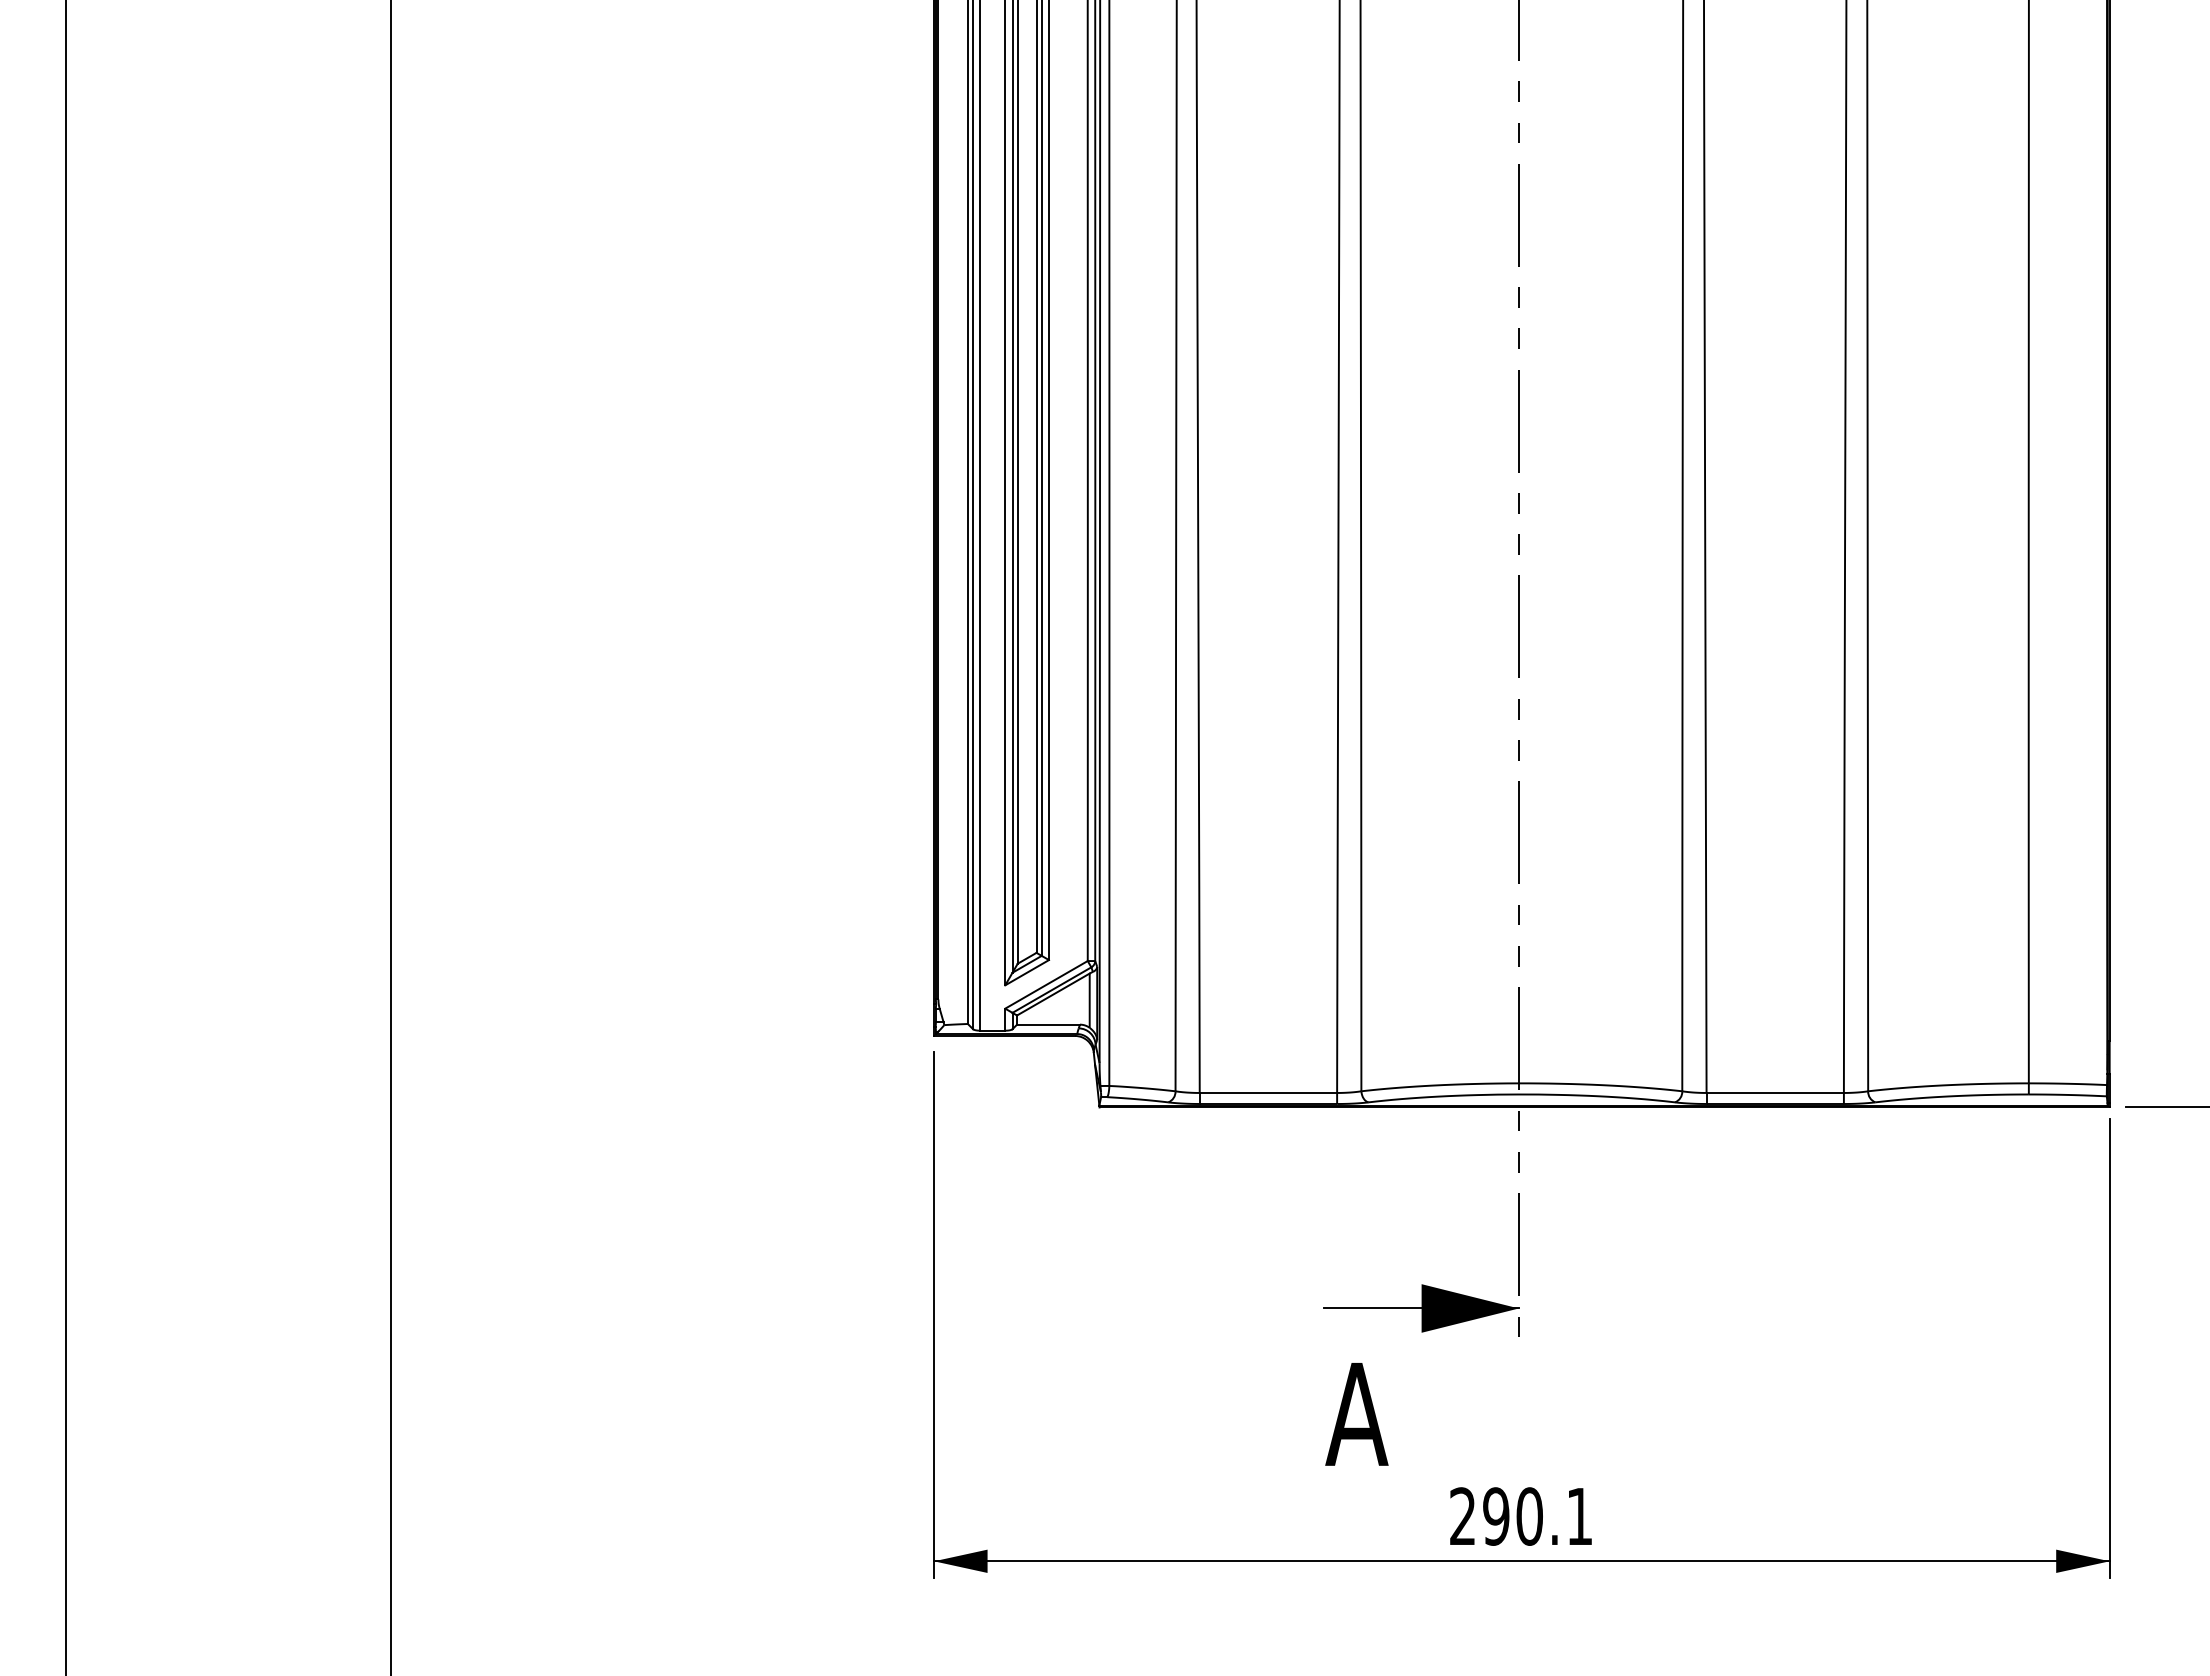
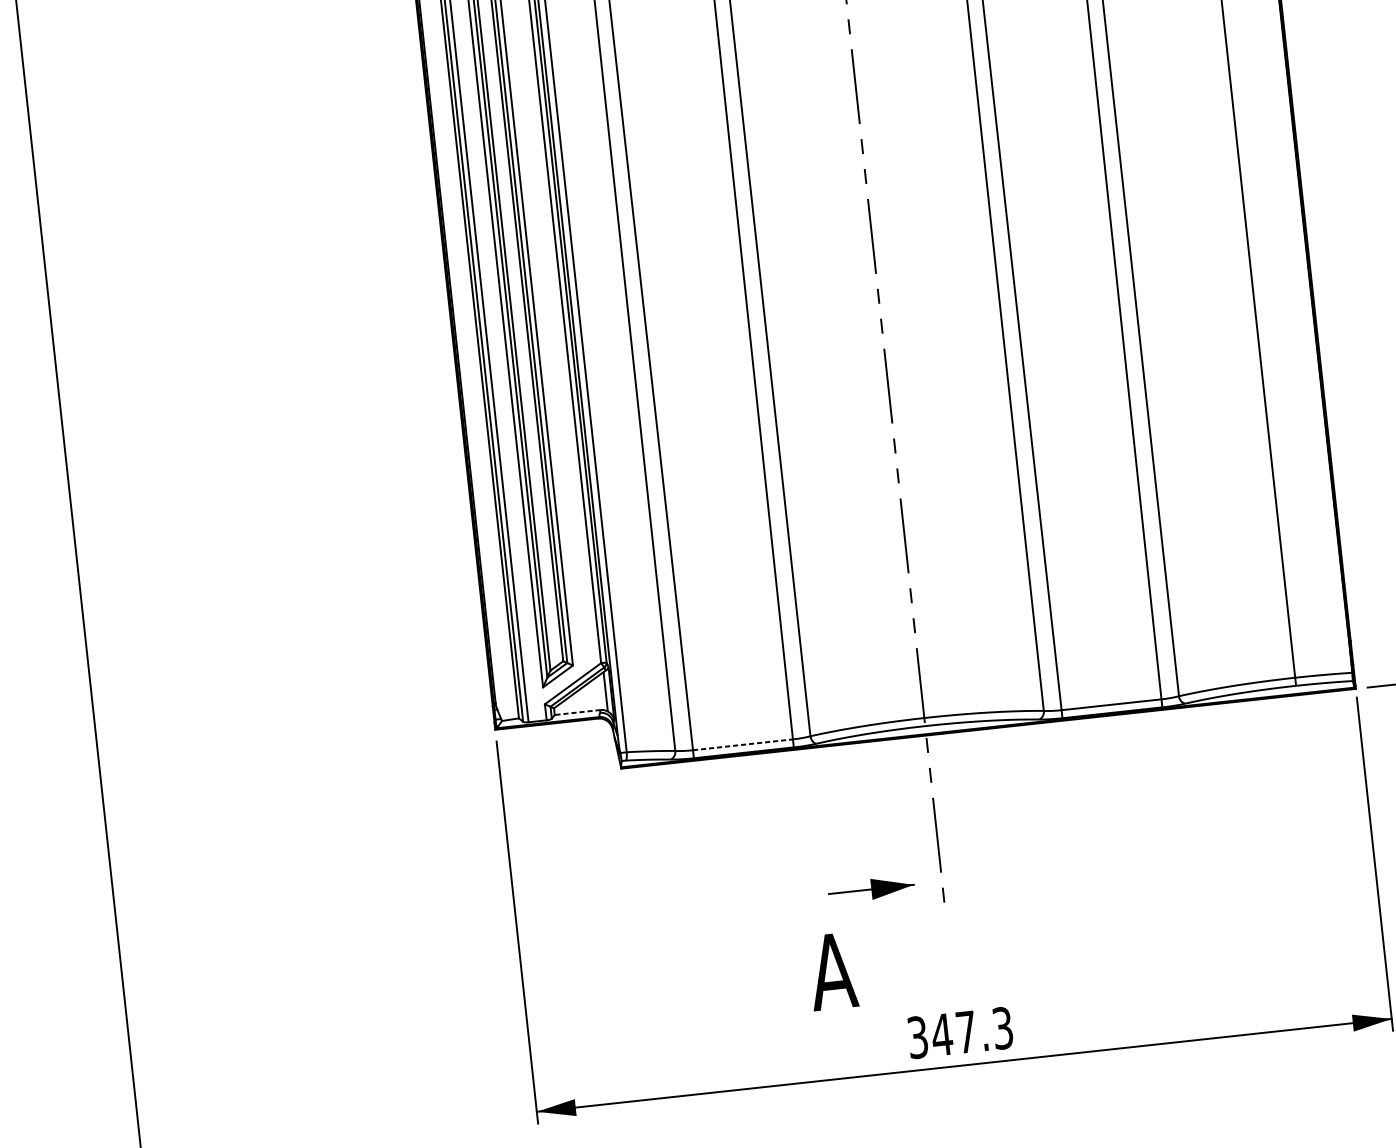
line: (1048, 1024) -> (577, 712), solid -> dashed
line: (1268, 1092) -> (743, 744), solid -> dashed
part: (1421, 1308) -> (871, 889), size x0.6
text: (1521, 1516) -> (960, 1032), 290.1 -> 347.3

